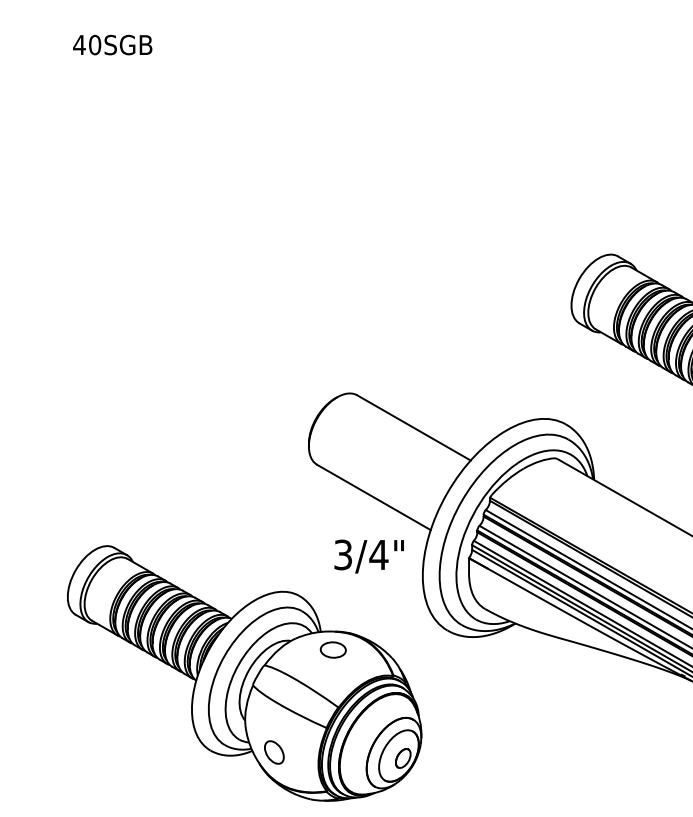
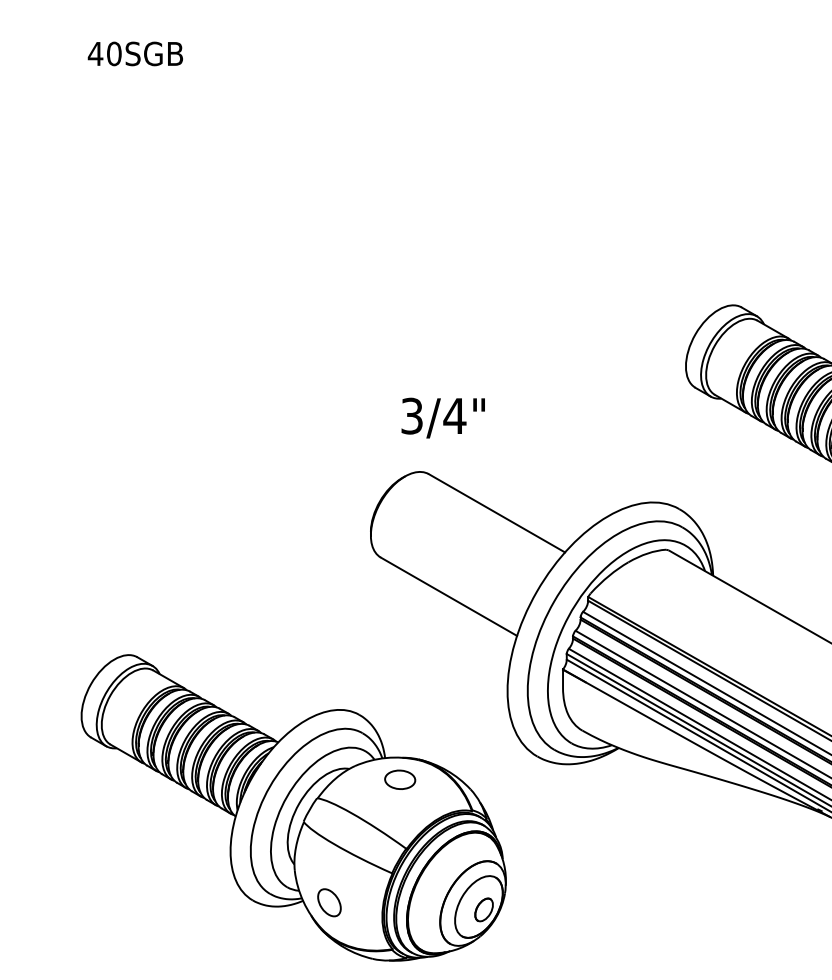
text: (368, 556) -> (442, 418), moved

